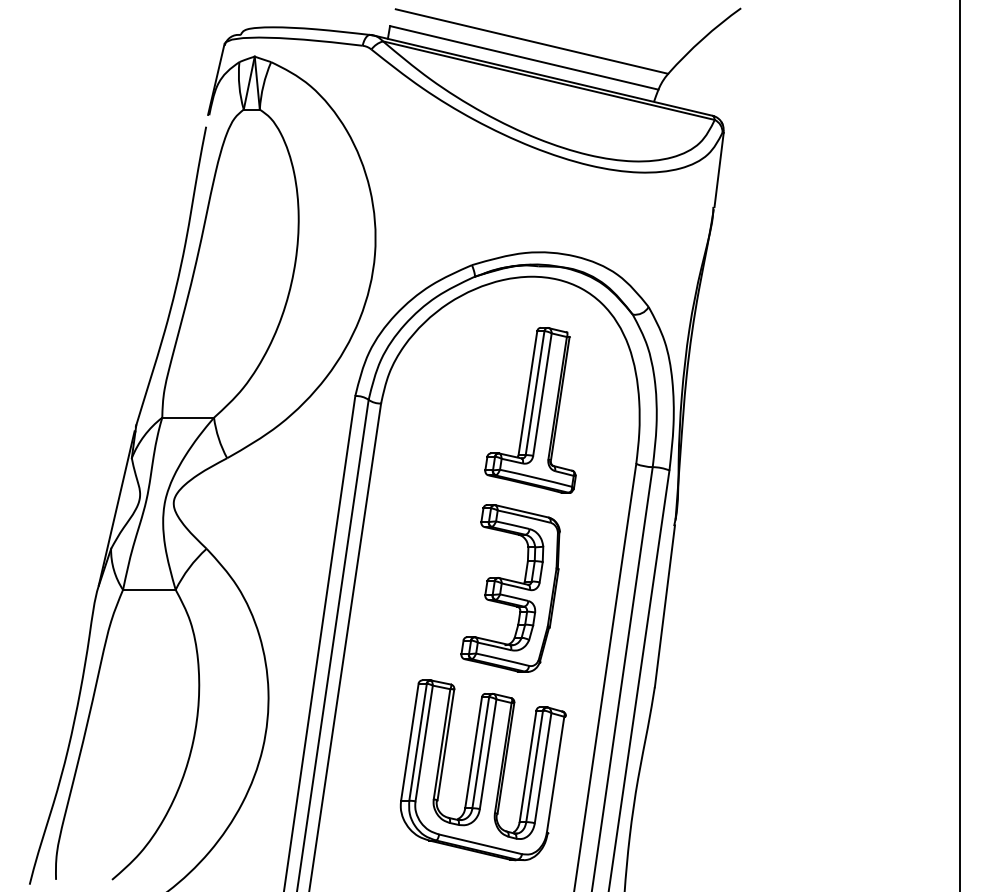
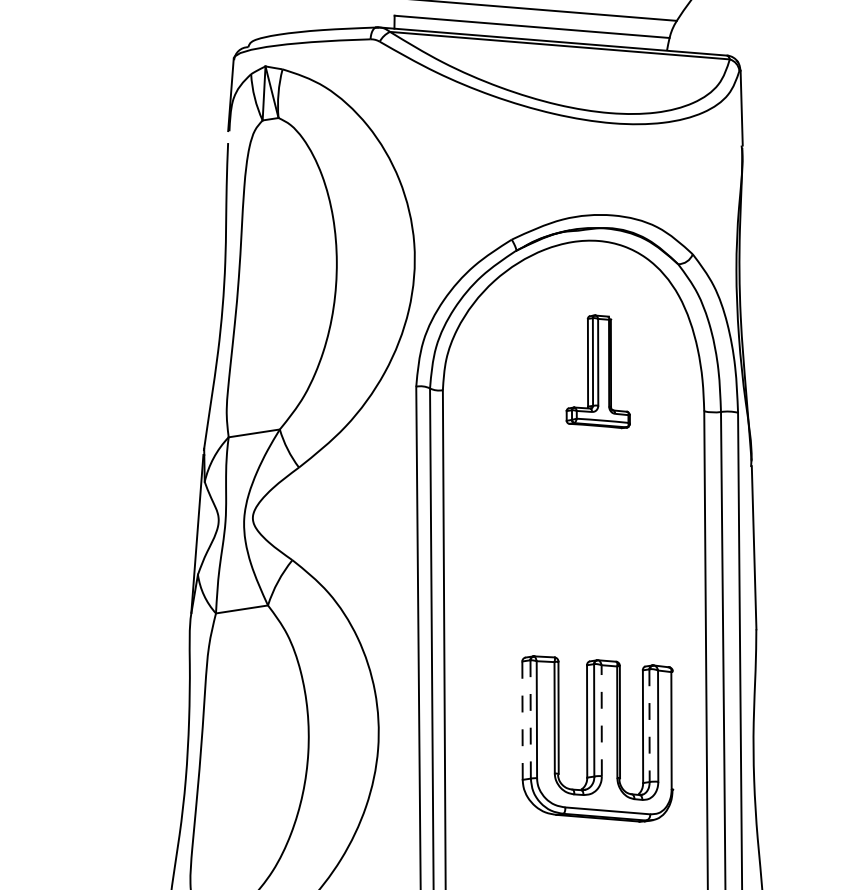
part: (530, 410) -> (591, 374), size x0.7
part: (510, 588) -> (598, 553), removed
line: (409, 741) -> (522, 719), solid -> dashed
line: (418, 742) -> (531, 719), solid -> dashed
line: (488, 753) -> (601, 719), solid -> dashed
line: (534, 766) -> (649, 725), solid -> dashed

